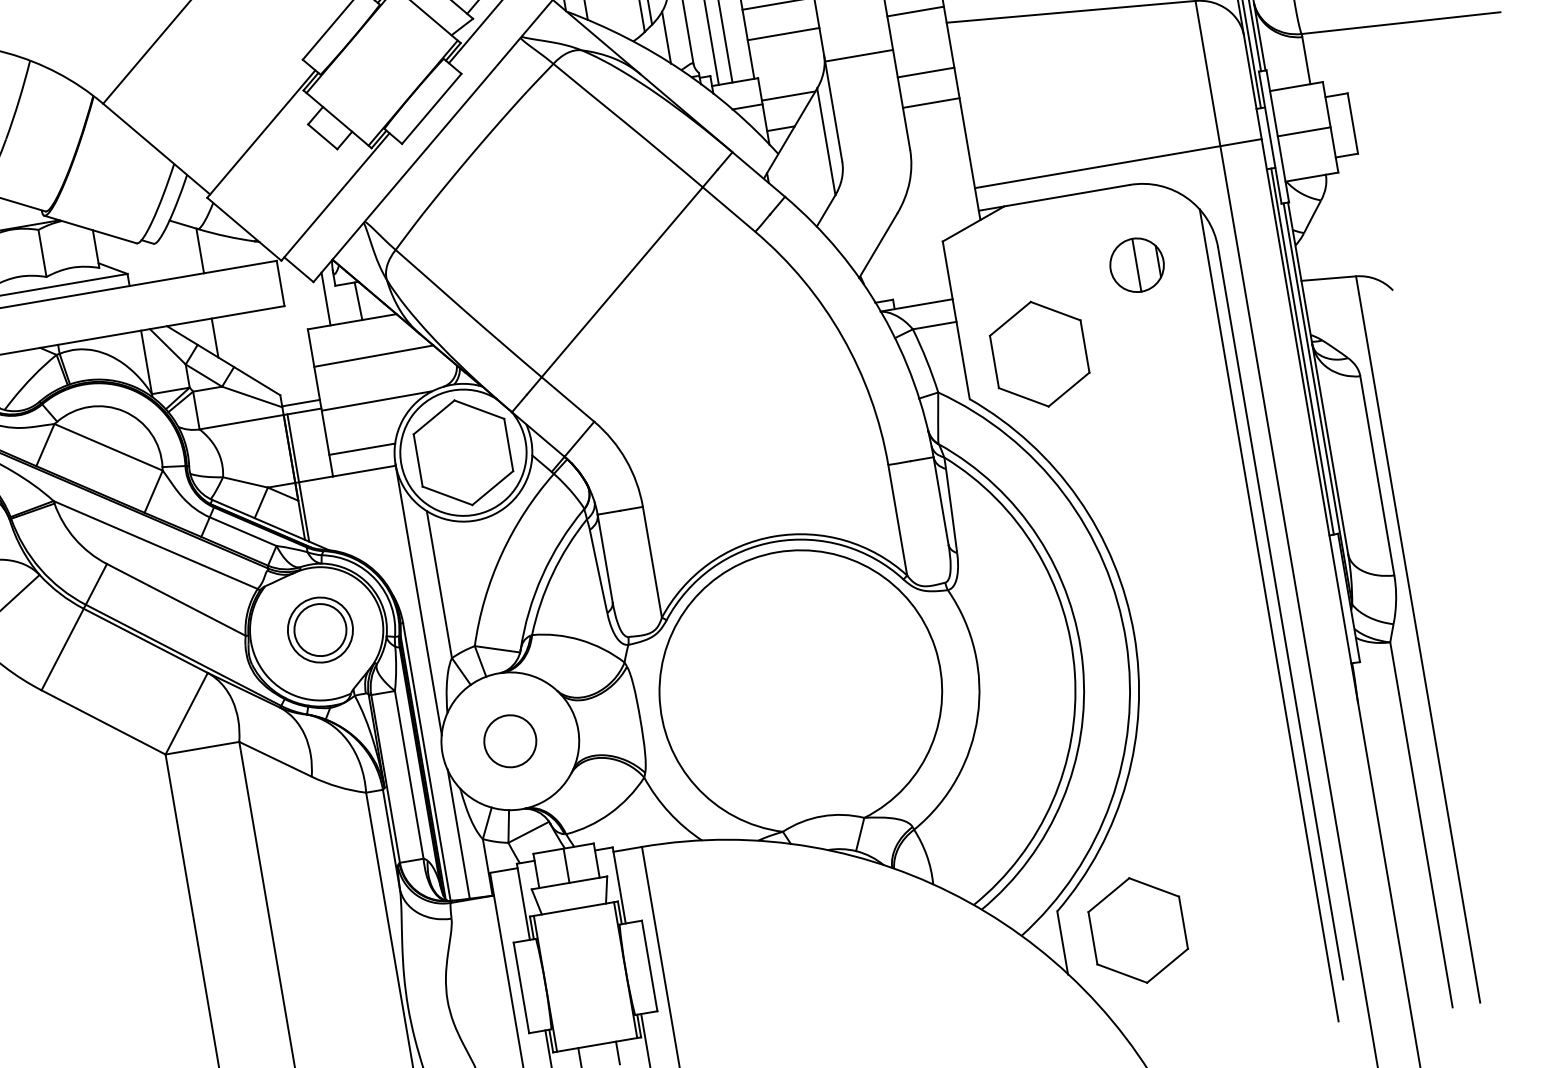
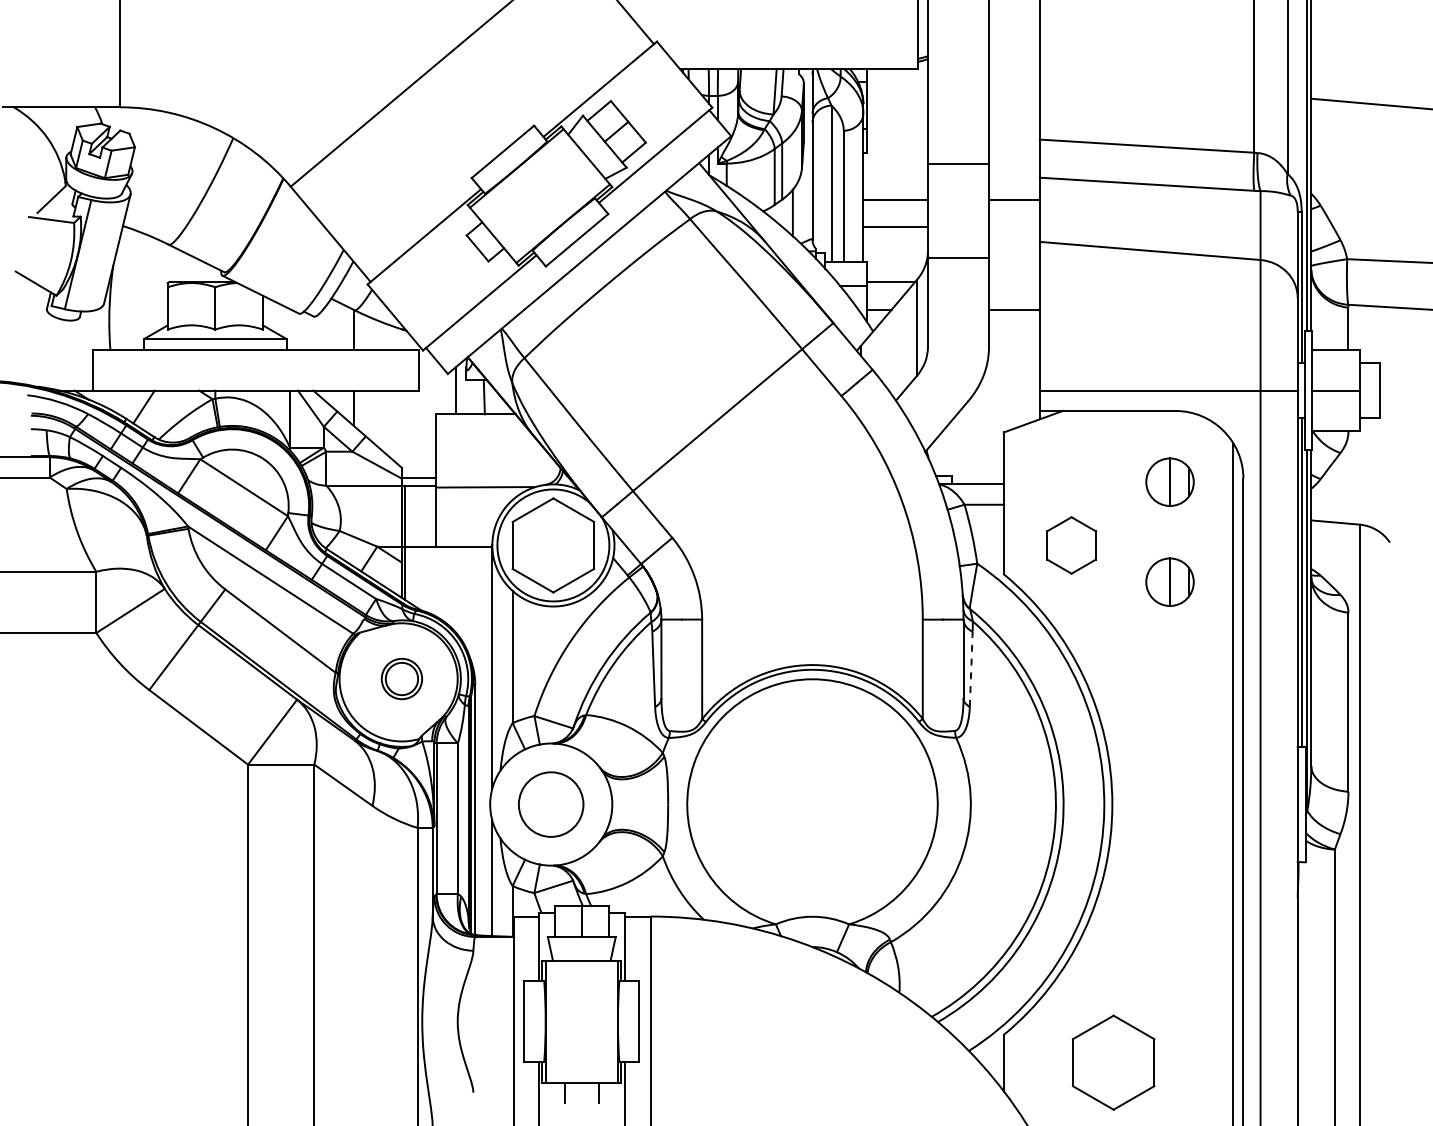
line: (914, 11) -> (1013, 227), removed
line: (925, 72) -> (1013, 282), removed
part: (1039, 354) -> (1071, 545), size x0.6
line: (373, 355) -> (489, 447), removed
part: (1155, 375) -> (1169, 581), added
line: (362, 449) -> (465, 527), removed
arc: (951, 511) -> (971, 669), solid -> dashed
part: (319, 629) -> (401, 678), size x0.7
circle: (510, 741) -> (551, 804), size x1.4
part: (1138, 930) -> (1113, 1062), moved

